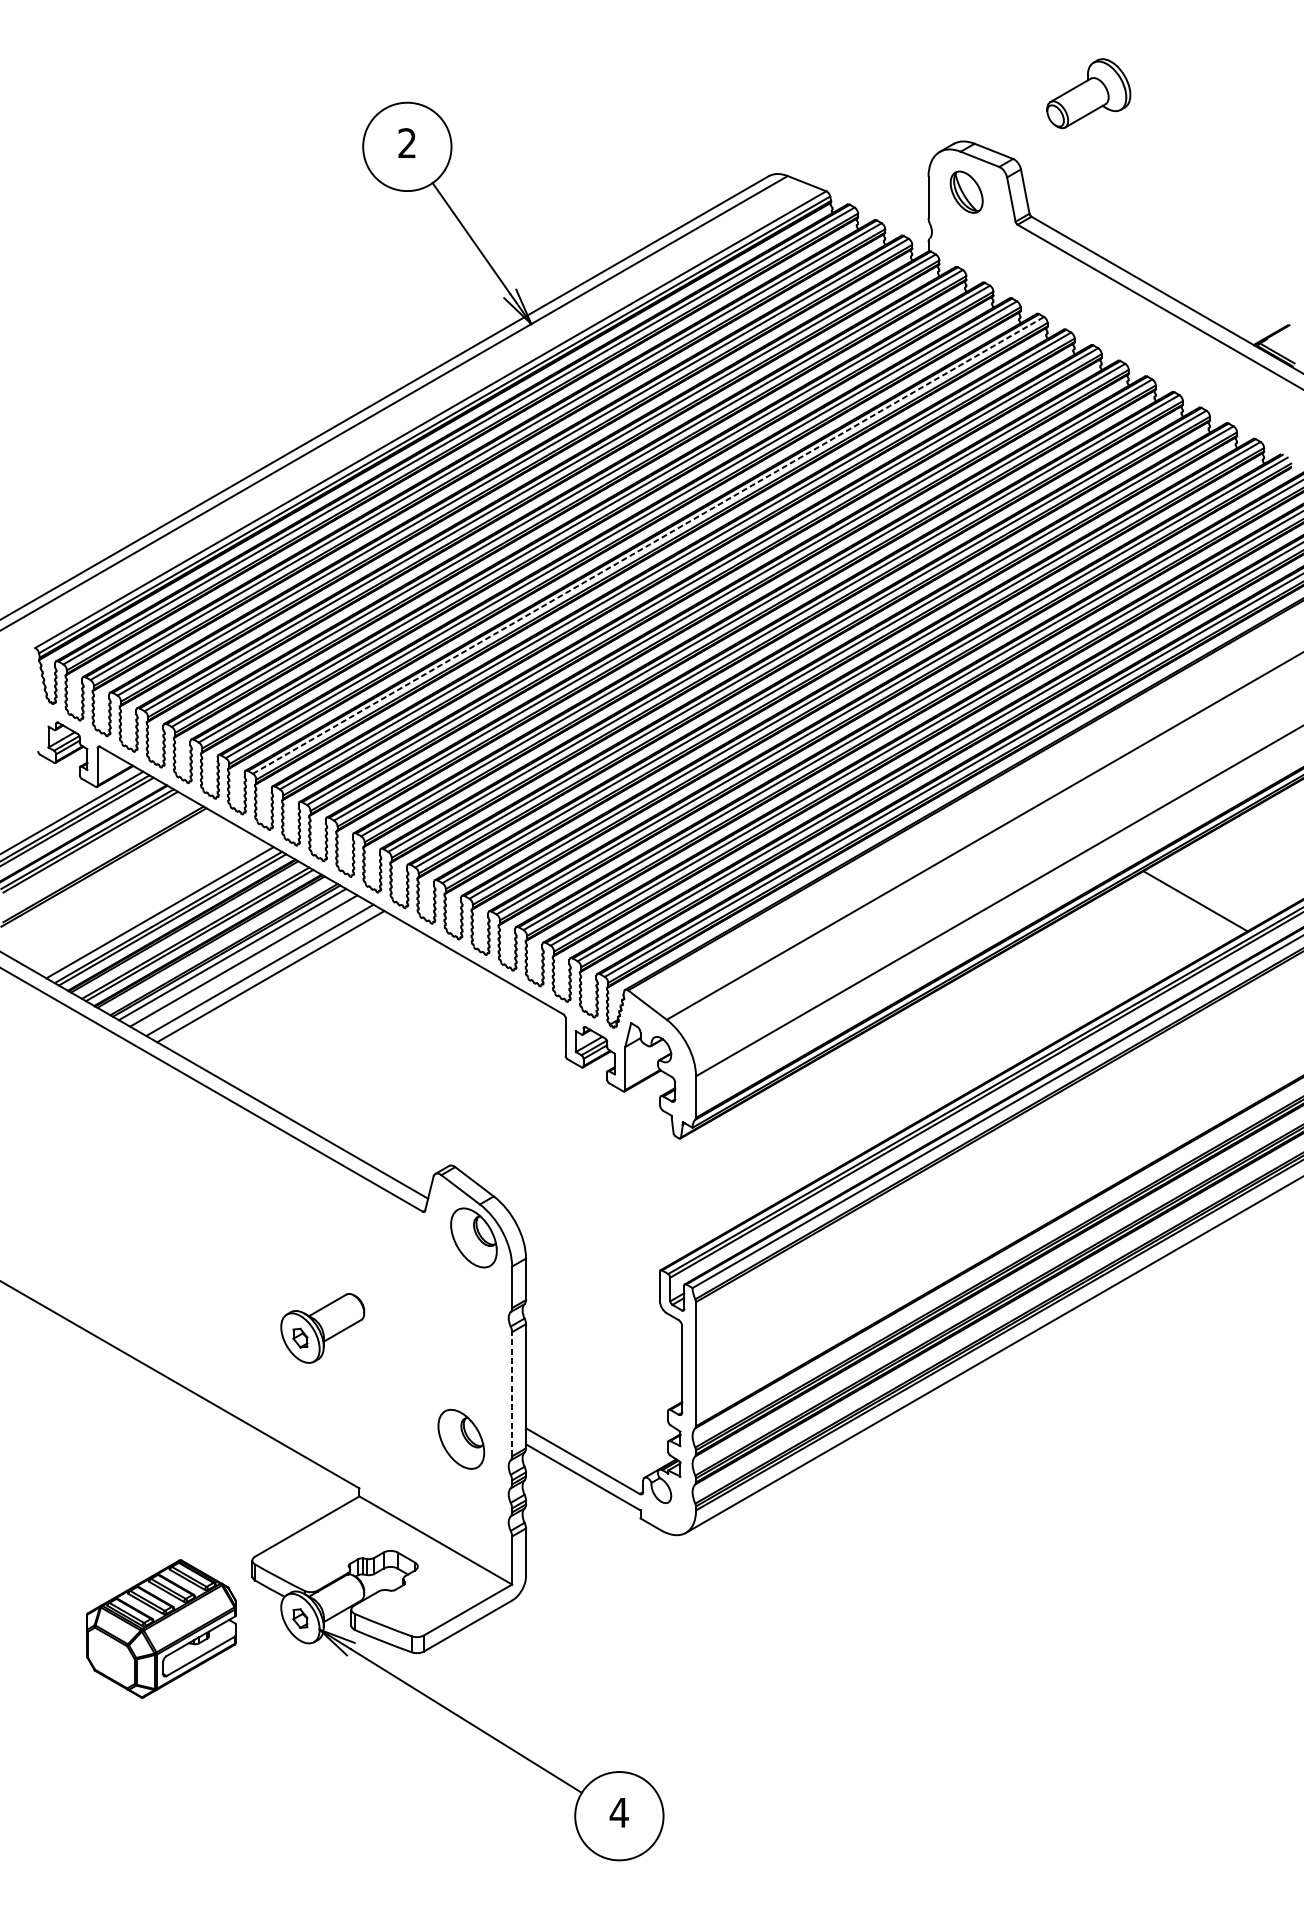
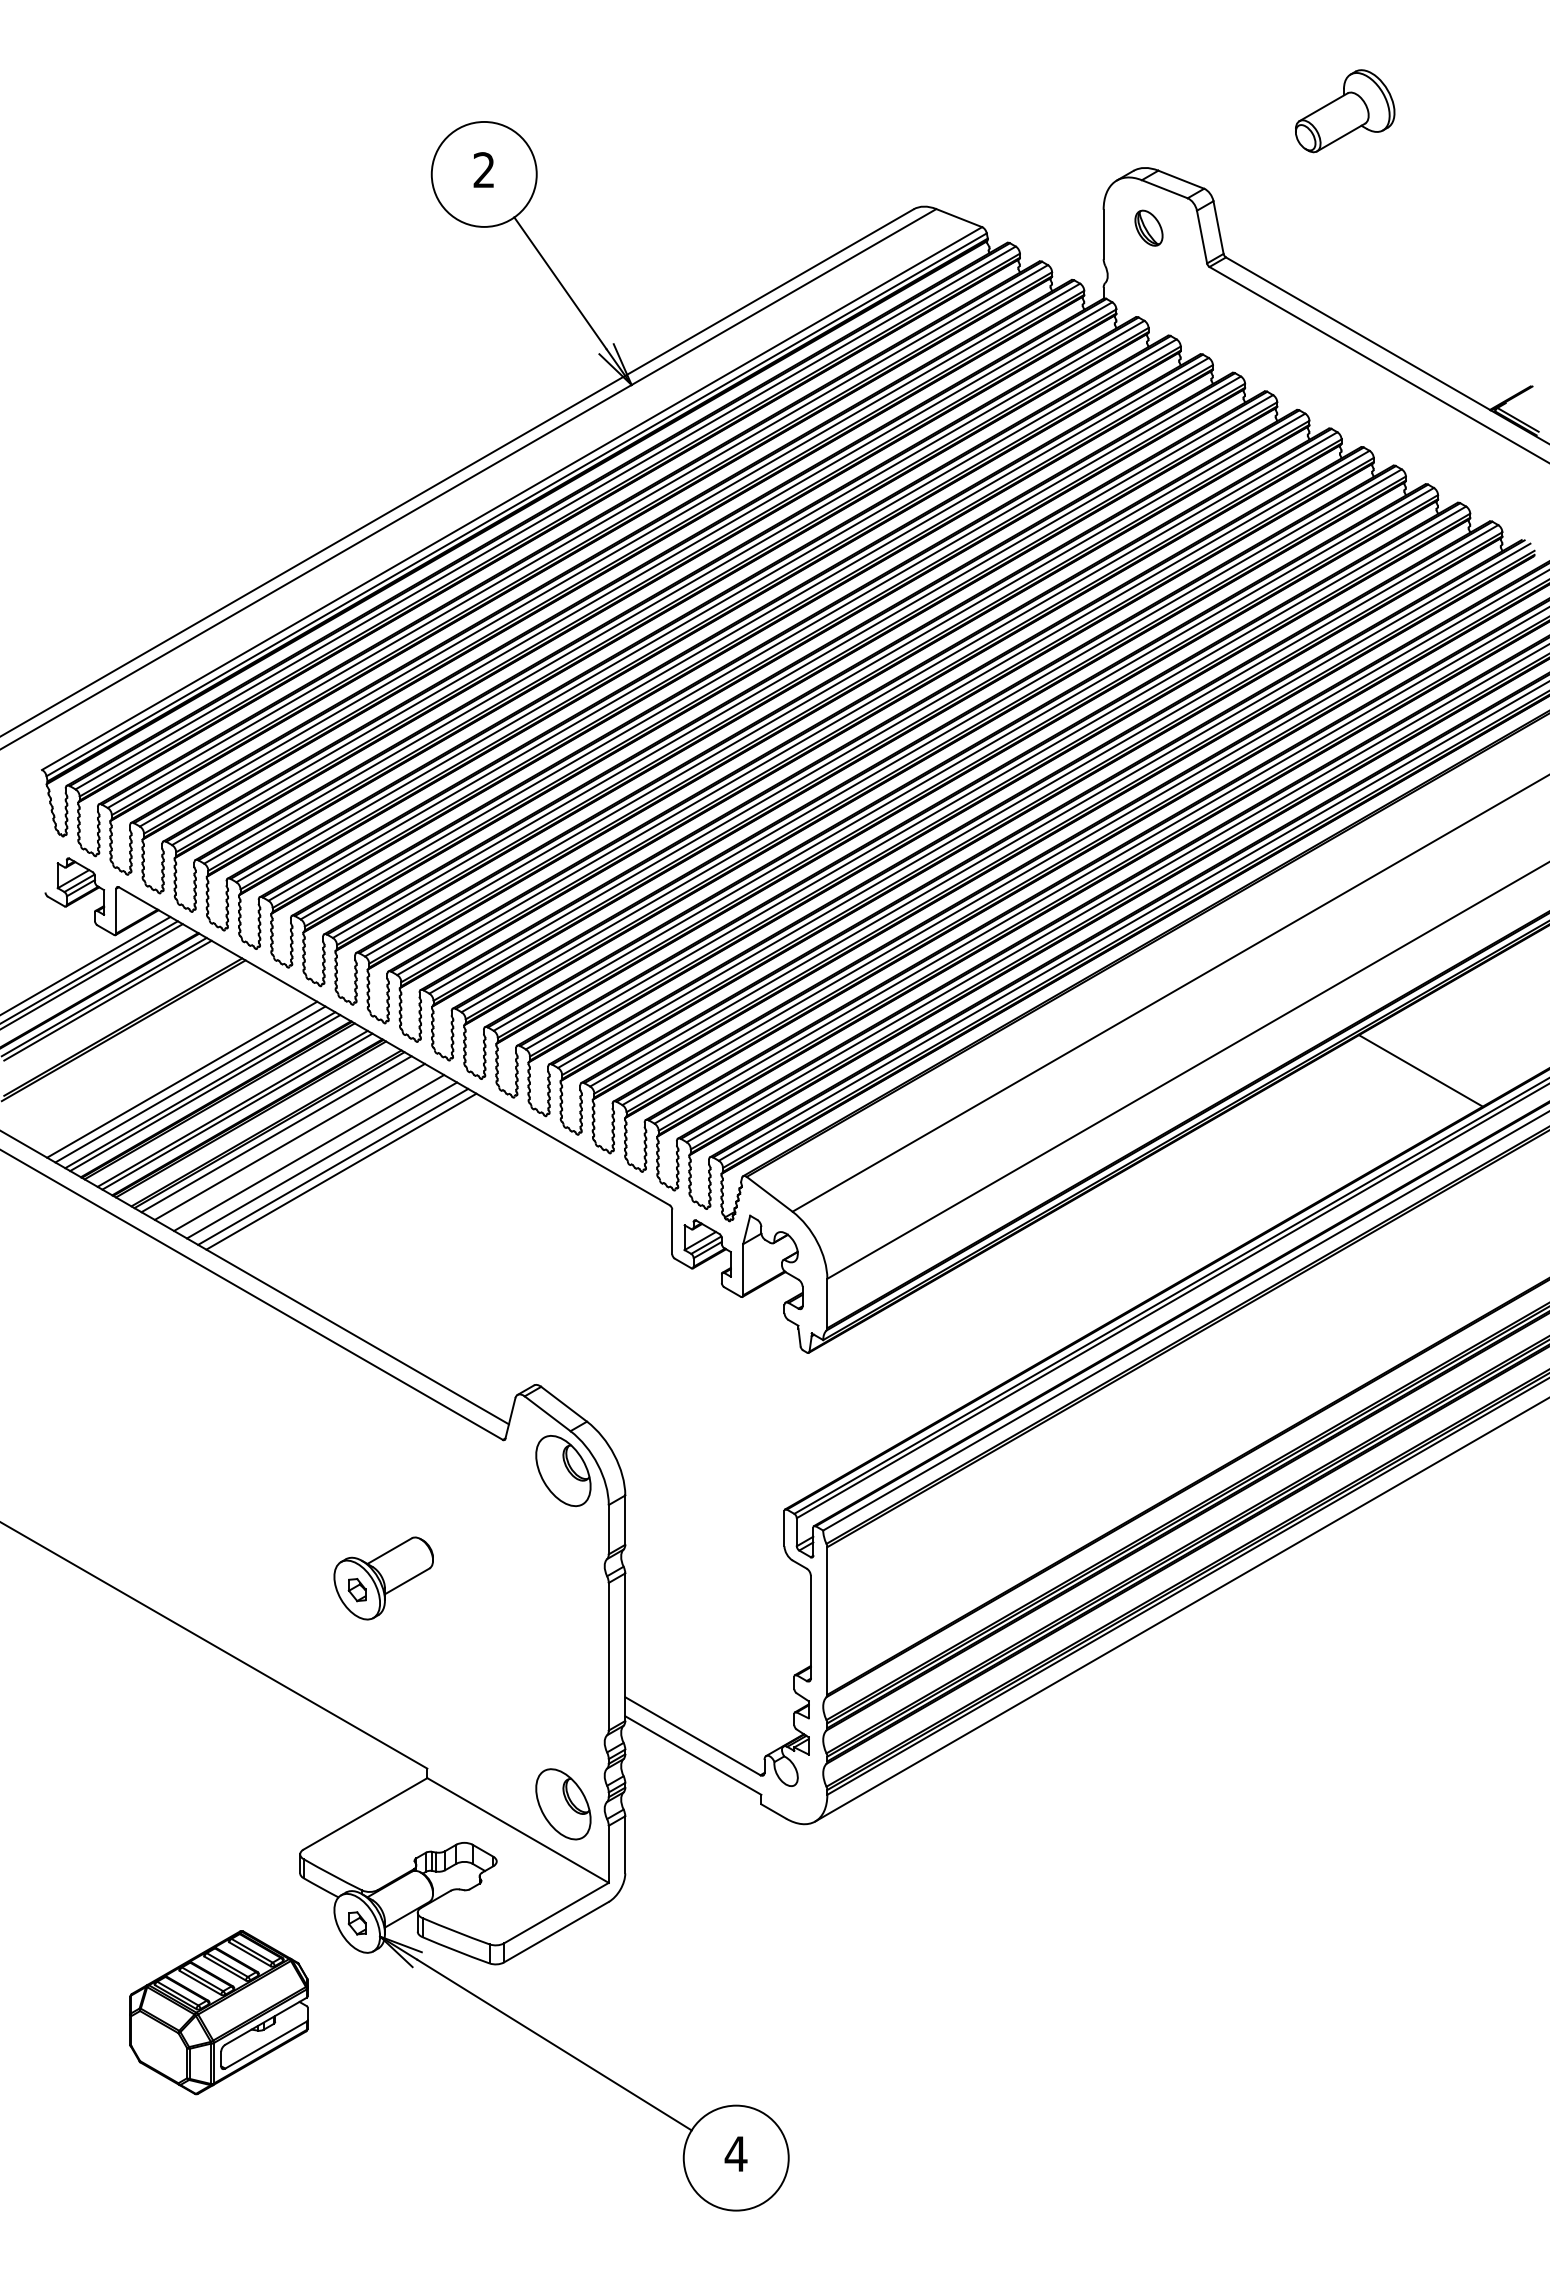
part: (1089, 93) -> (1345, 111), moved
part: (966, 191) -> (1148, 227), size x0.71
line: (648, 544) -> (770, 647), dashed -> solid
line: (153, 908) -> (182, 1079), added
line: (280, 981) -> (333, 1166), added
line: (287, 985) -> (341, 1171), added
line: (511, 1394) -> (608, 1656), dashed -> solid
part: (461, 1439) -> (563, 1804), moved
part: (160, 1628) -> (218, 2012), moved

